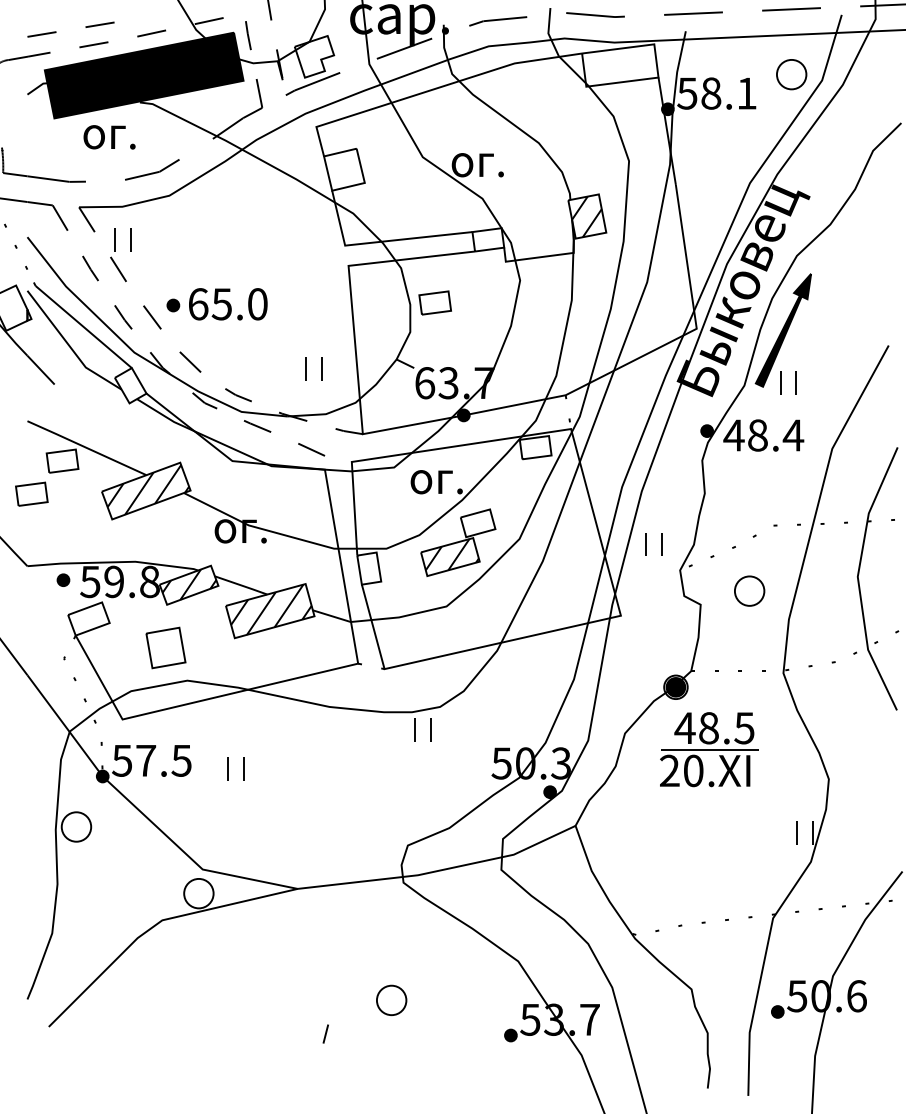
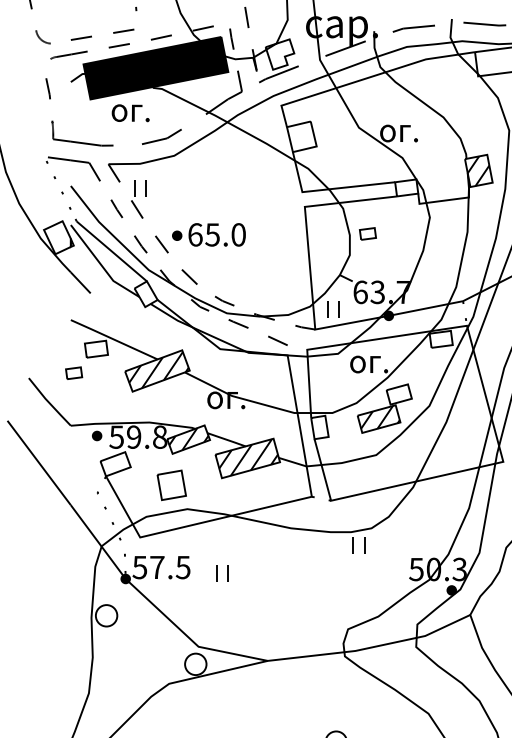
part: (434, 302) -> (367, 233), size x0.7
part: (306, 368) -> (328, 309), moved
part: (31, 493) -> (73, 372), size x0.7

